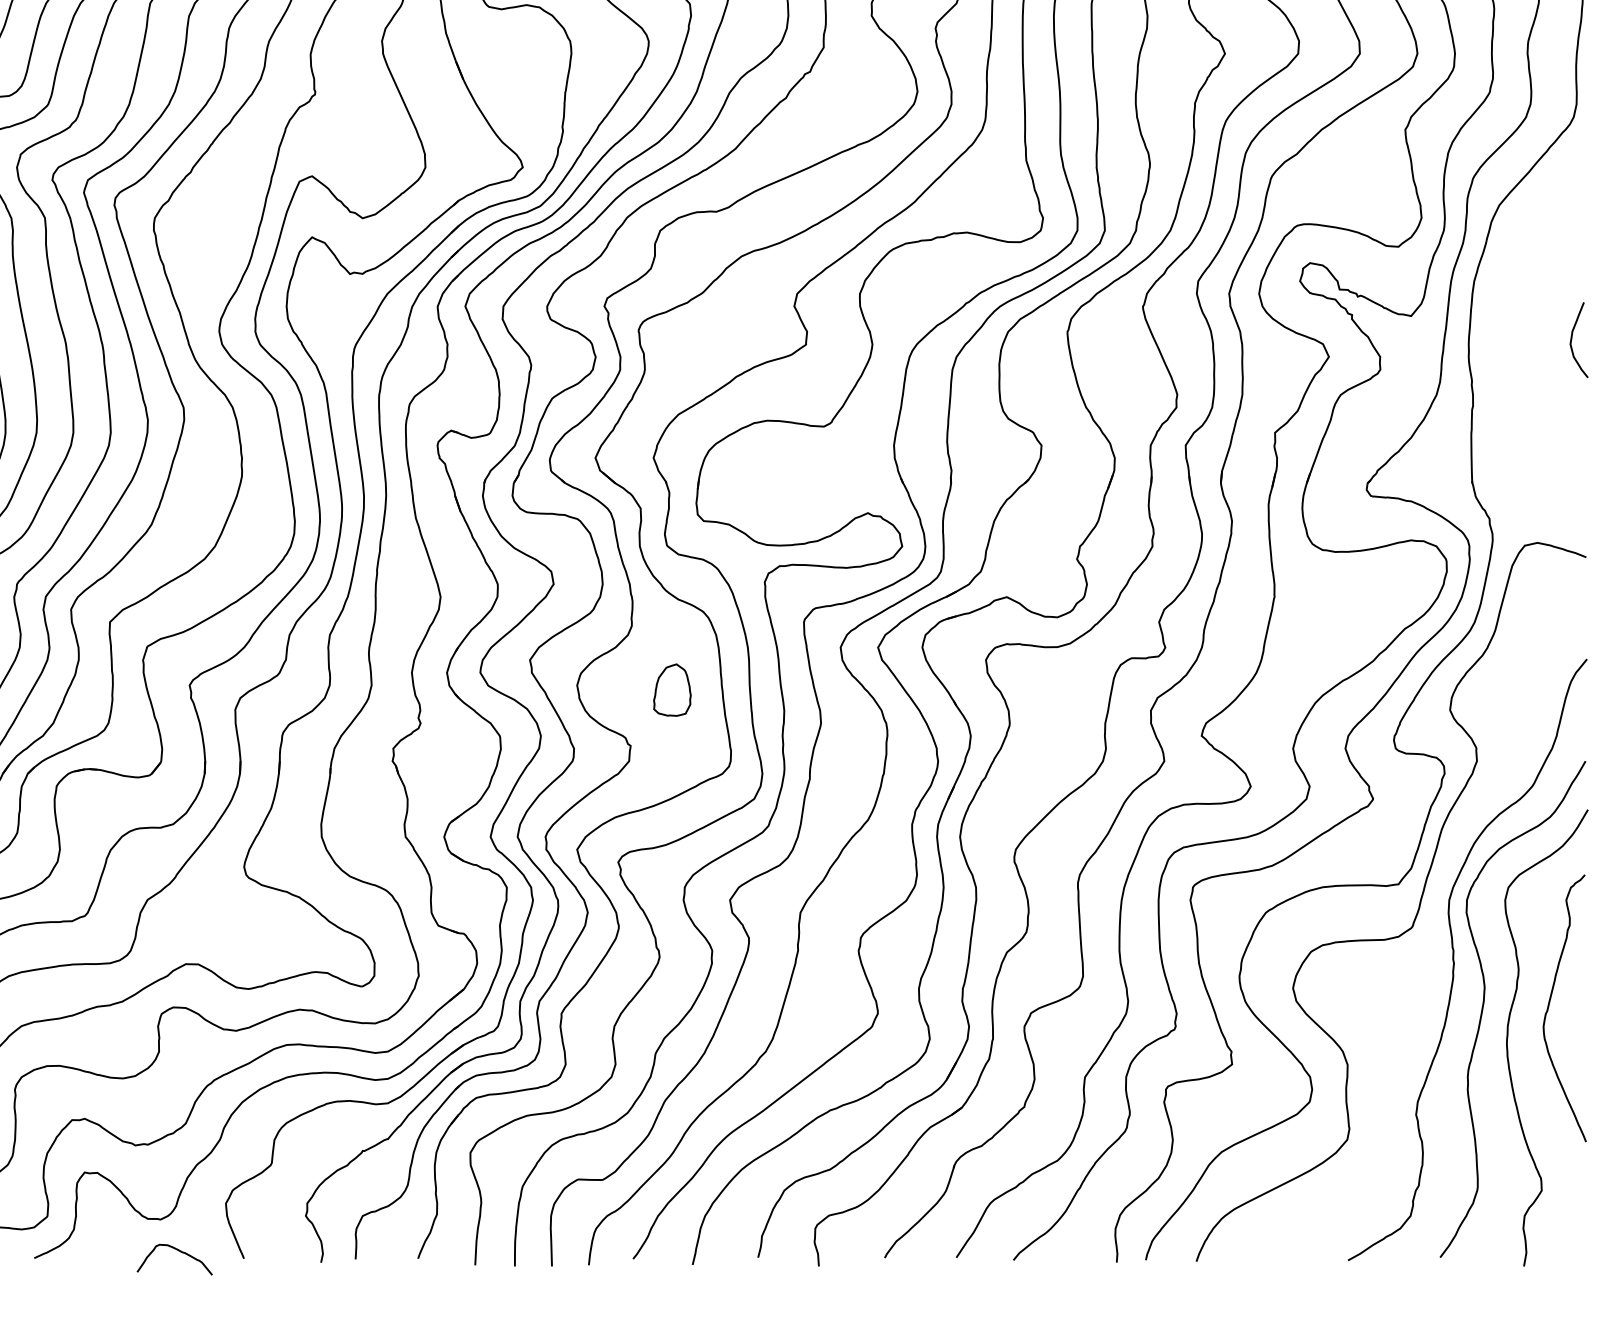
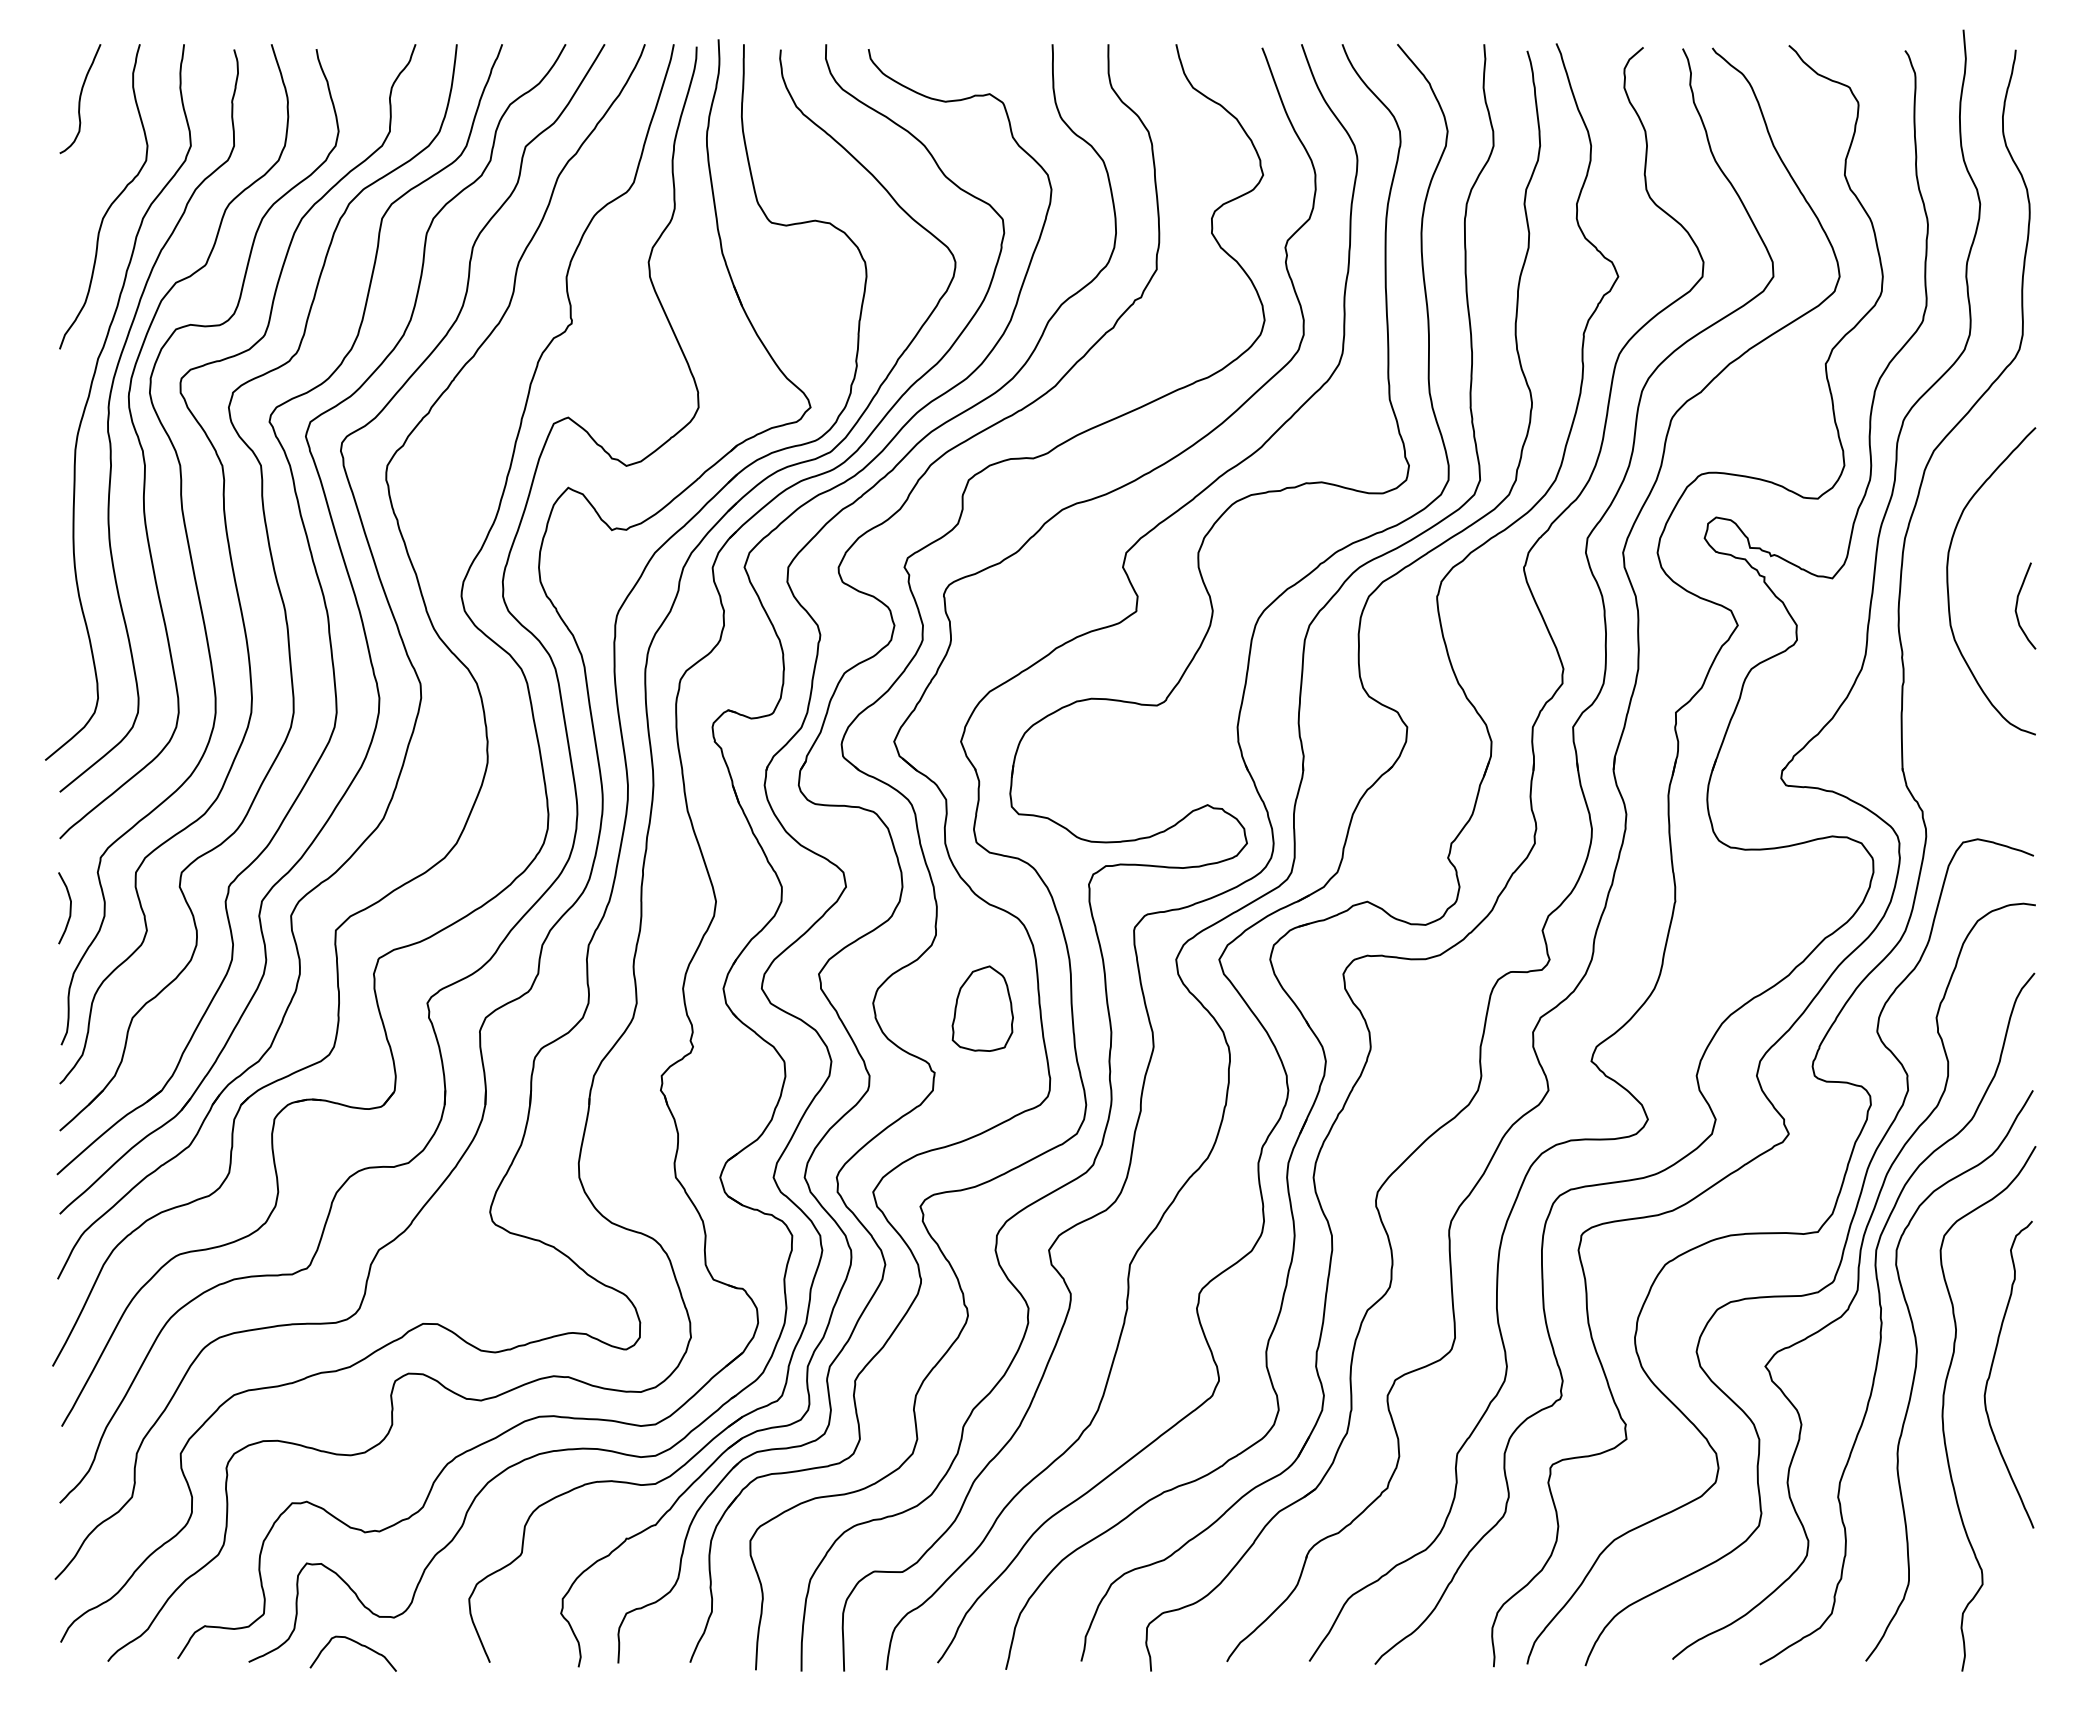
curve: (1512, 318) -> (1948, 581), added
part: (672, 689) -> (982, 1008), size x1.43
curve: (1432, 926) -> (1857, 1280), added
curve: (177, 1250) -> (356, 1643), moved

